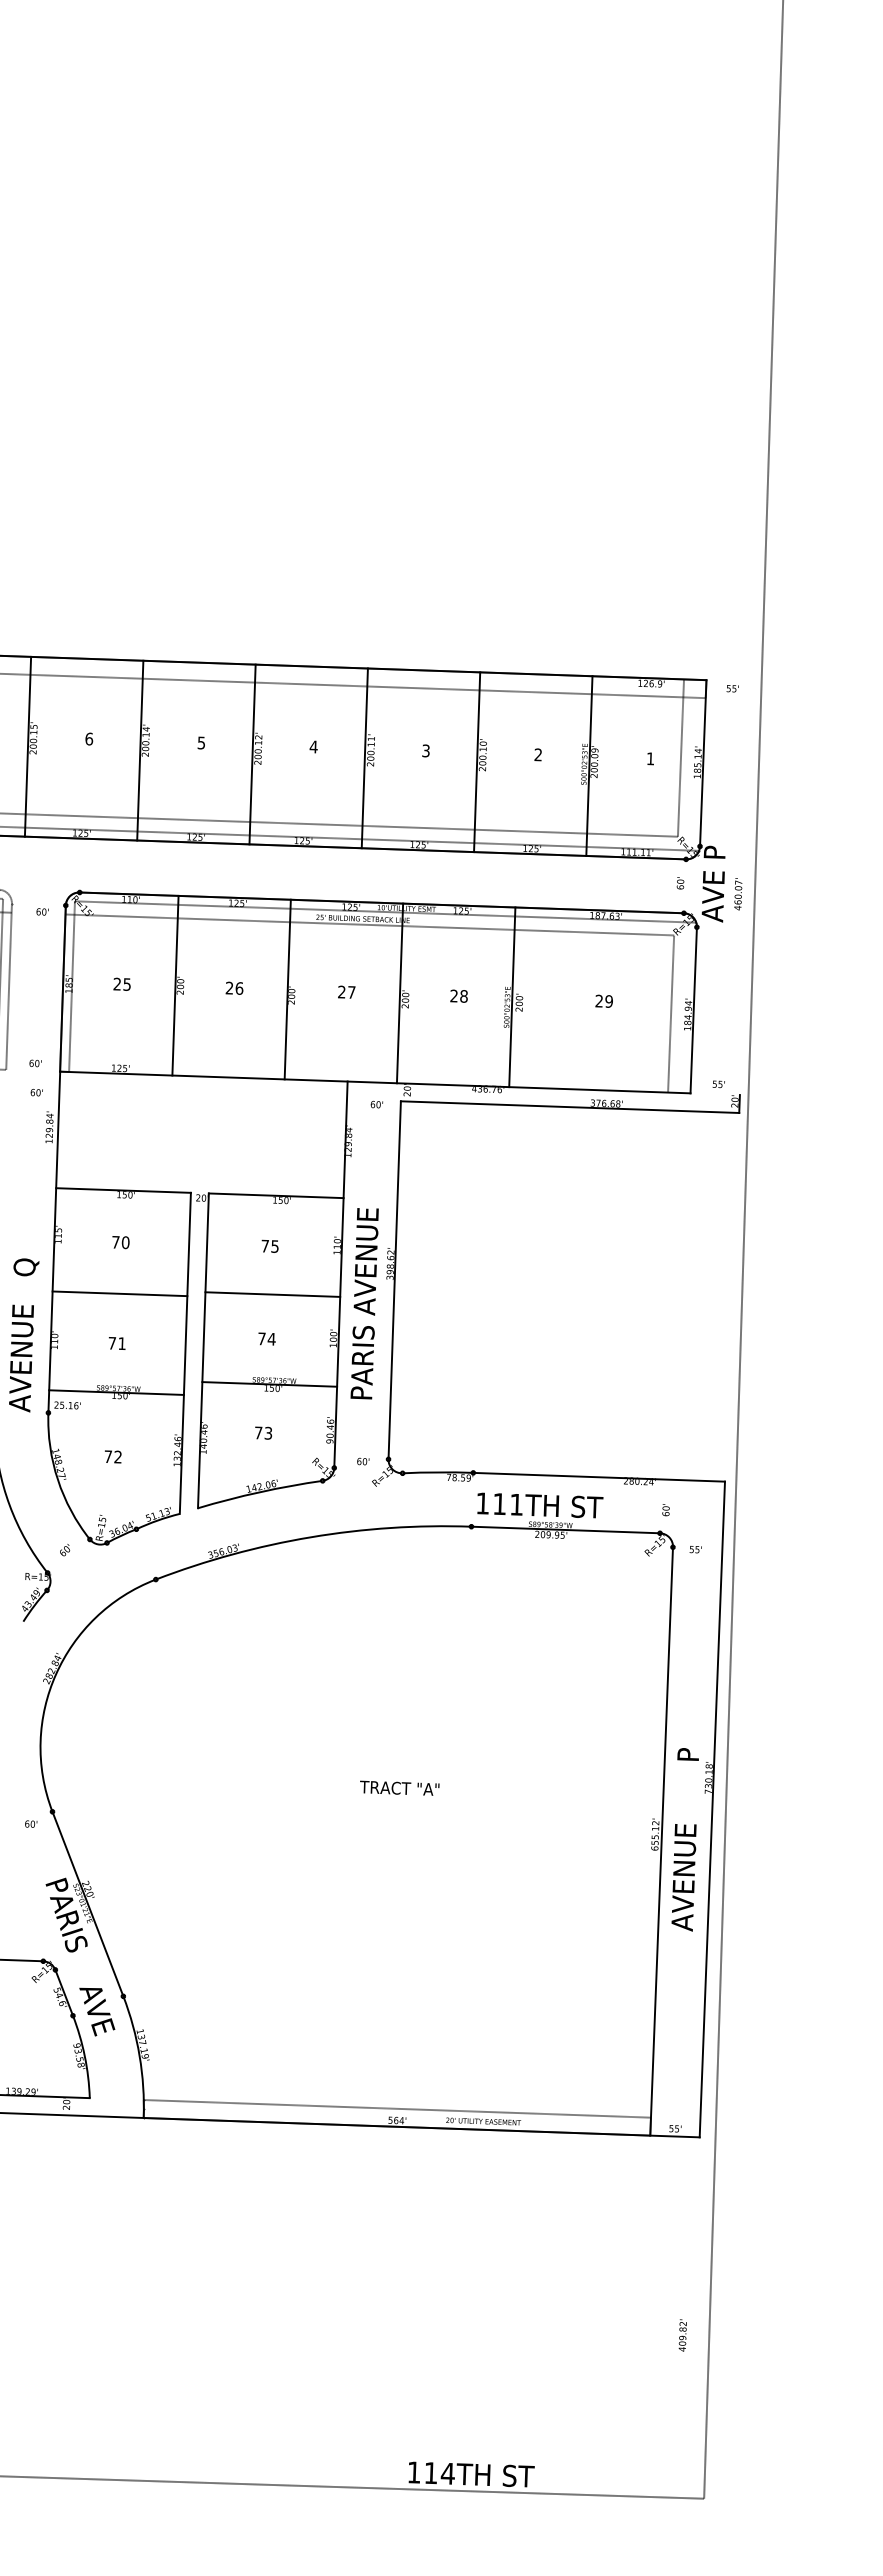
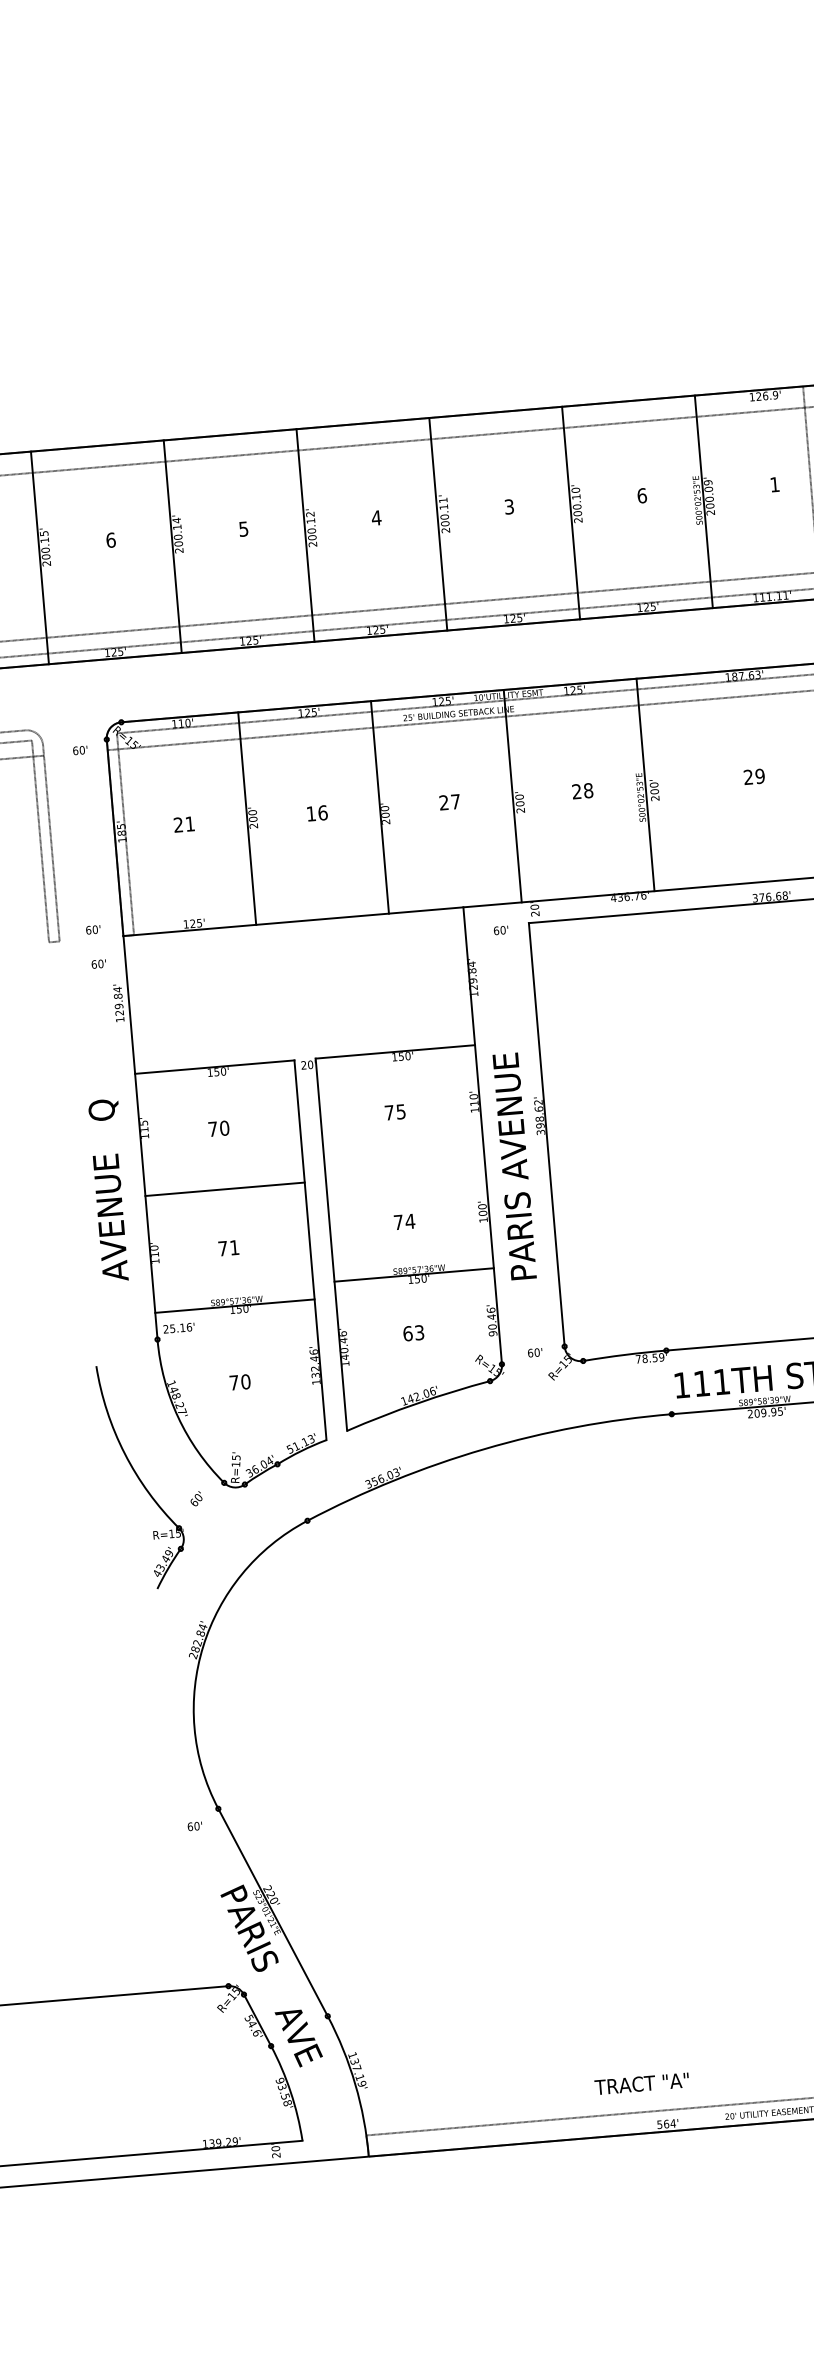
text: (538, 754) -> (642, 495), 2 -> 6
text: (126, 984) -> (189, 824), 25 -> 21
text: (228, 987) -> (309, 813), 26 -> 16
line: (272, 1294) -> (404, 1168), removed
text: (24, 1335) -> (111, 1190), moved
text: (258, 1432) -> (407, 1333), 73 -> 63
text: (118, 1456) -> (246, 1381), 72 -> 70
text: (399, 1787) -> (641, 2082), moved

